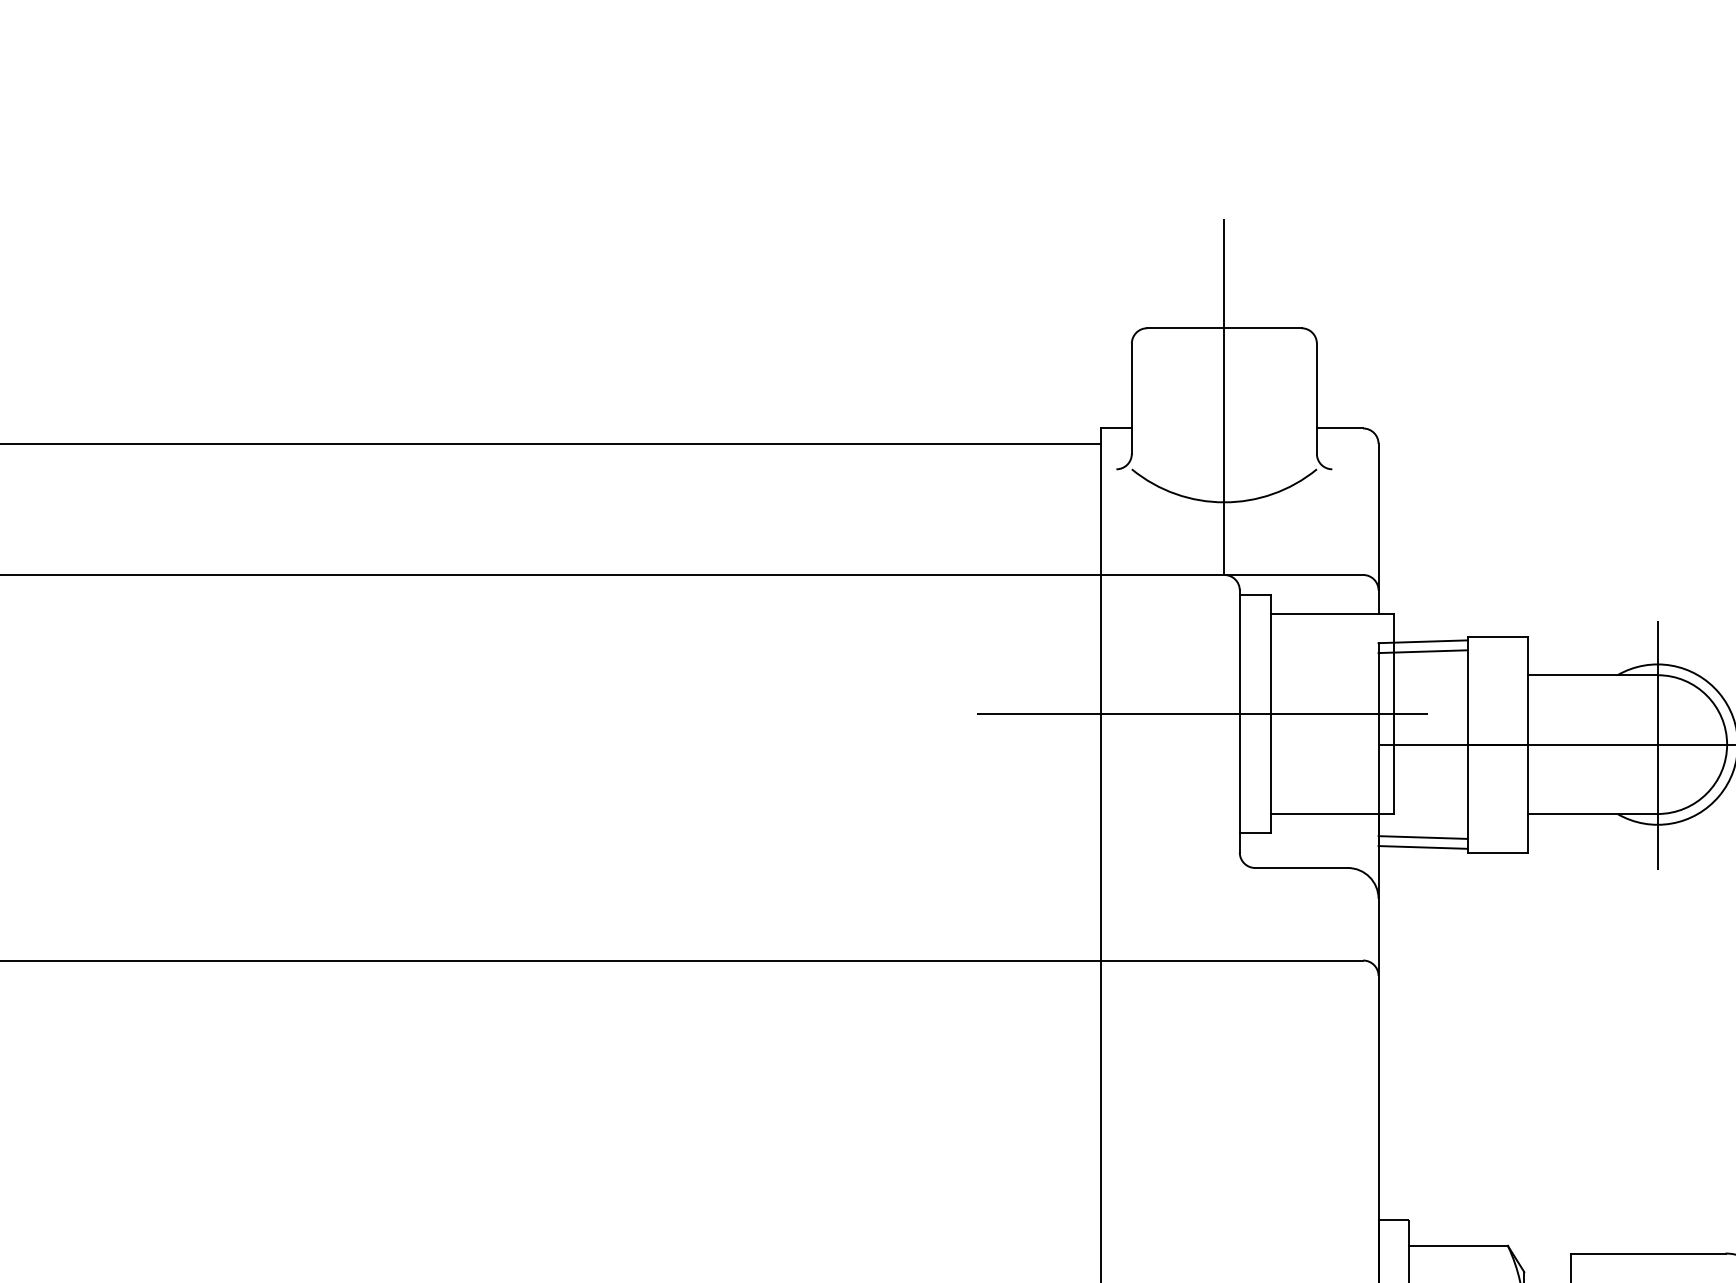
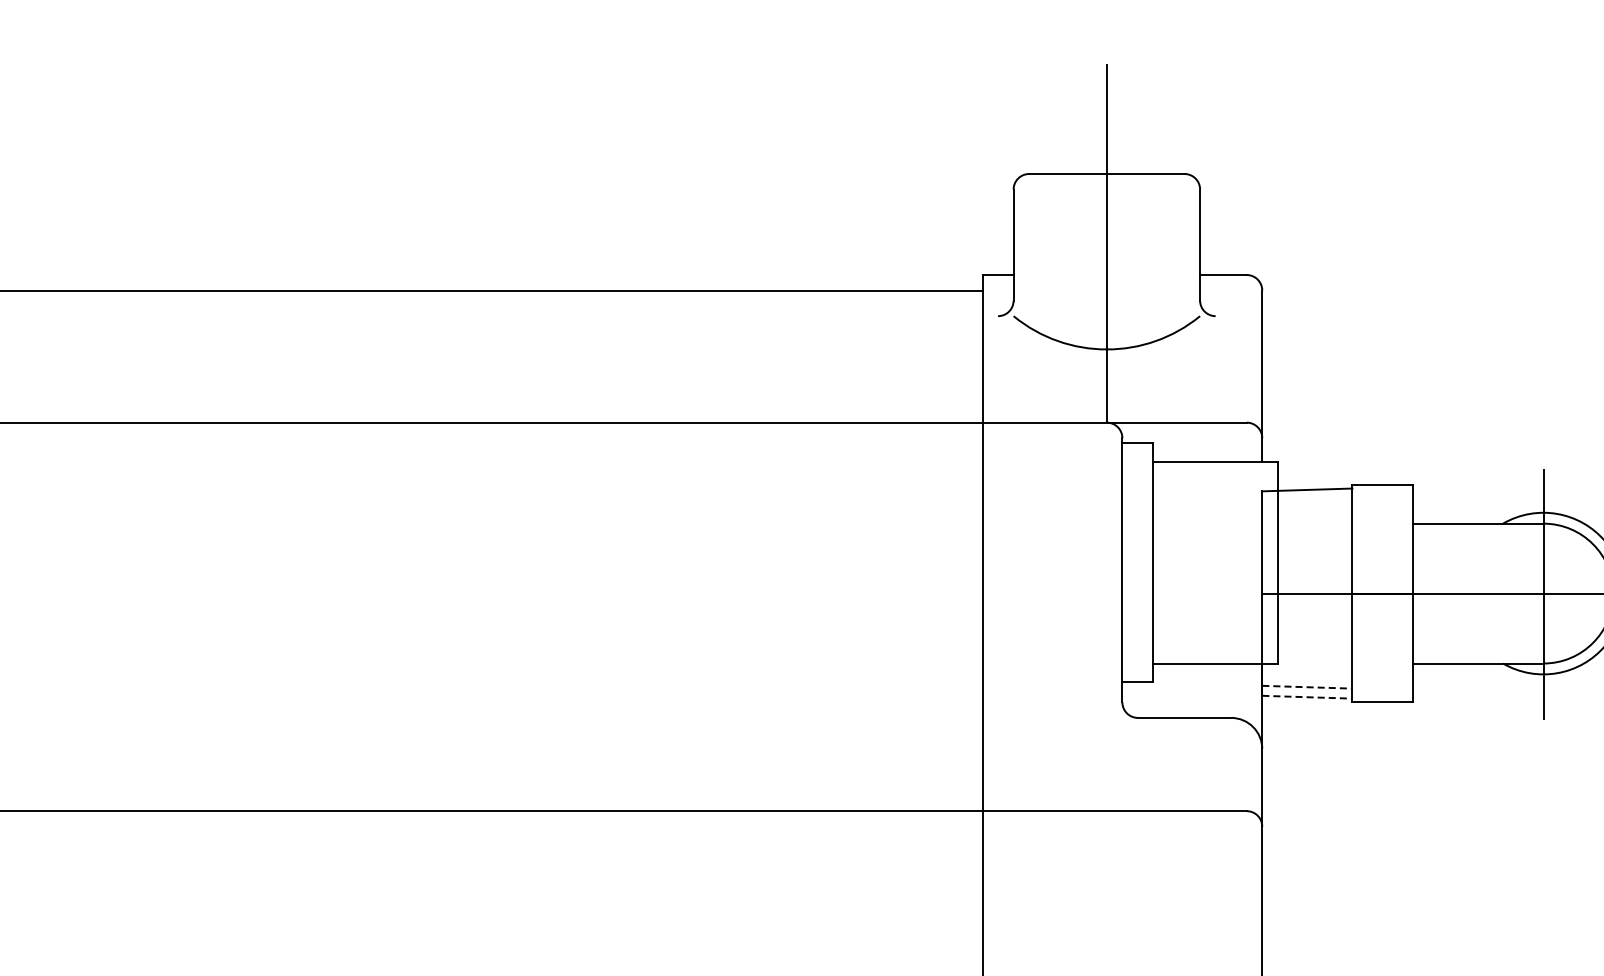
line: (1423, 651) -> (1307, 499), removed
line: (1201, 713) -> (1083, 562), removed
line: (1423, 837) -> (1307, 687), solid -> dashed
line: (1423, 847) -> (1307, 697), solid -> dashed

